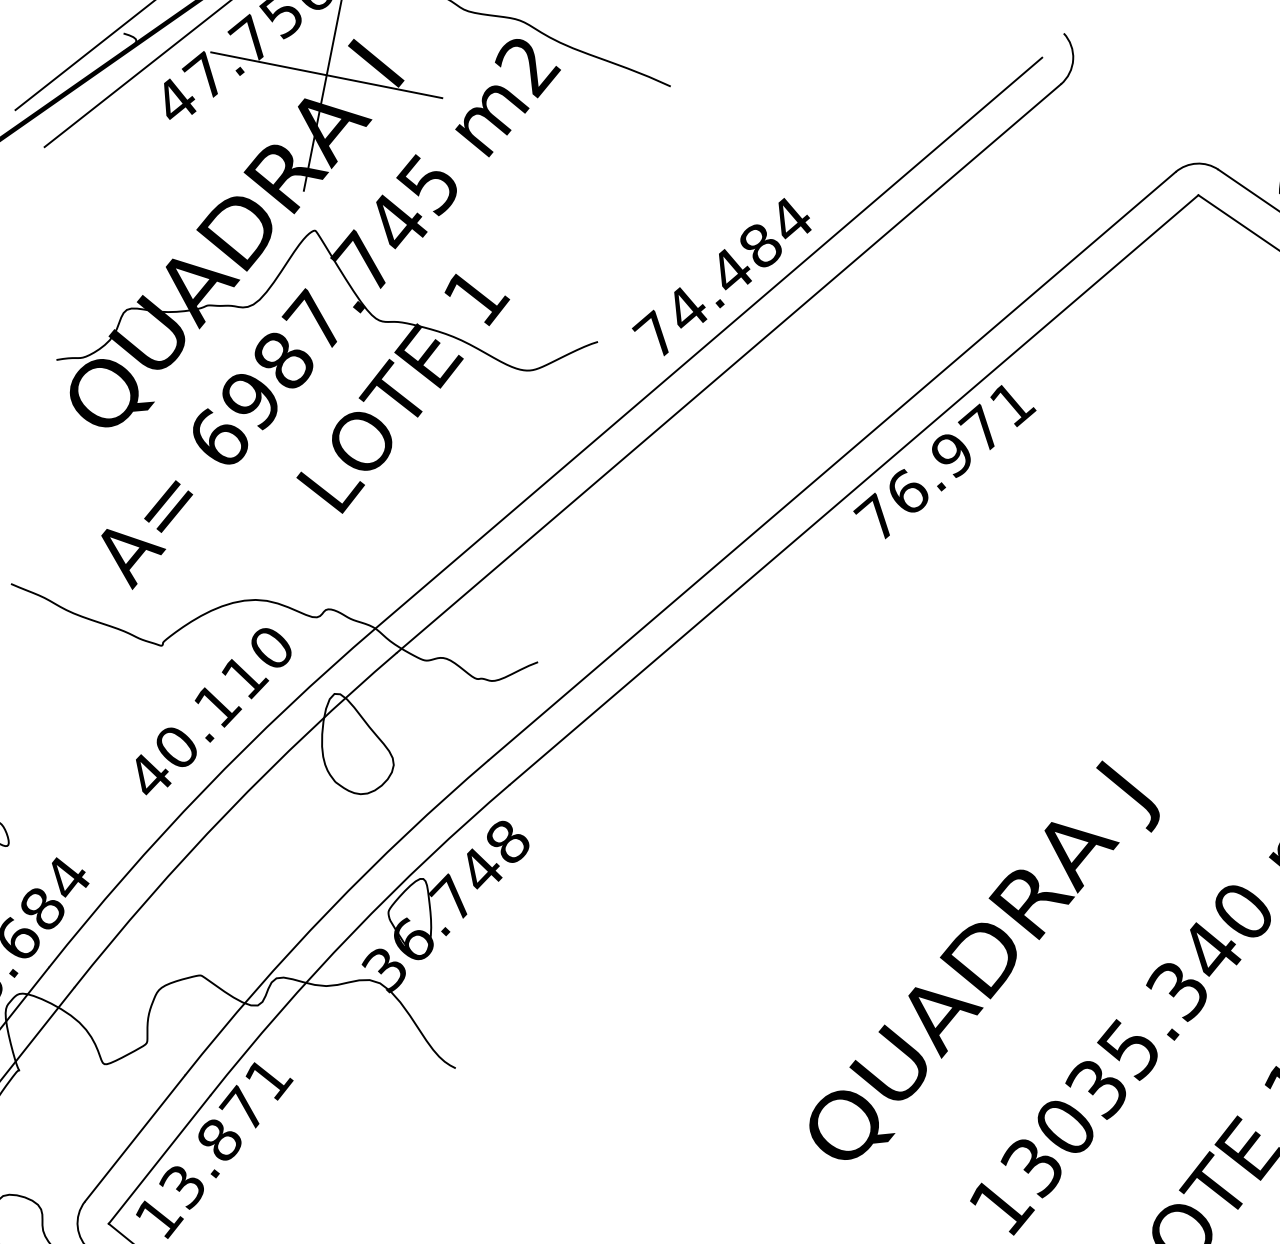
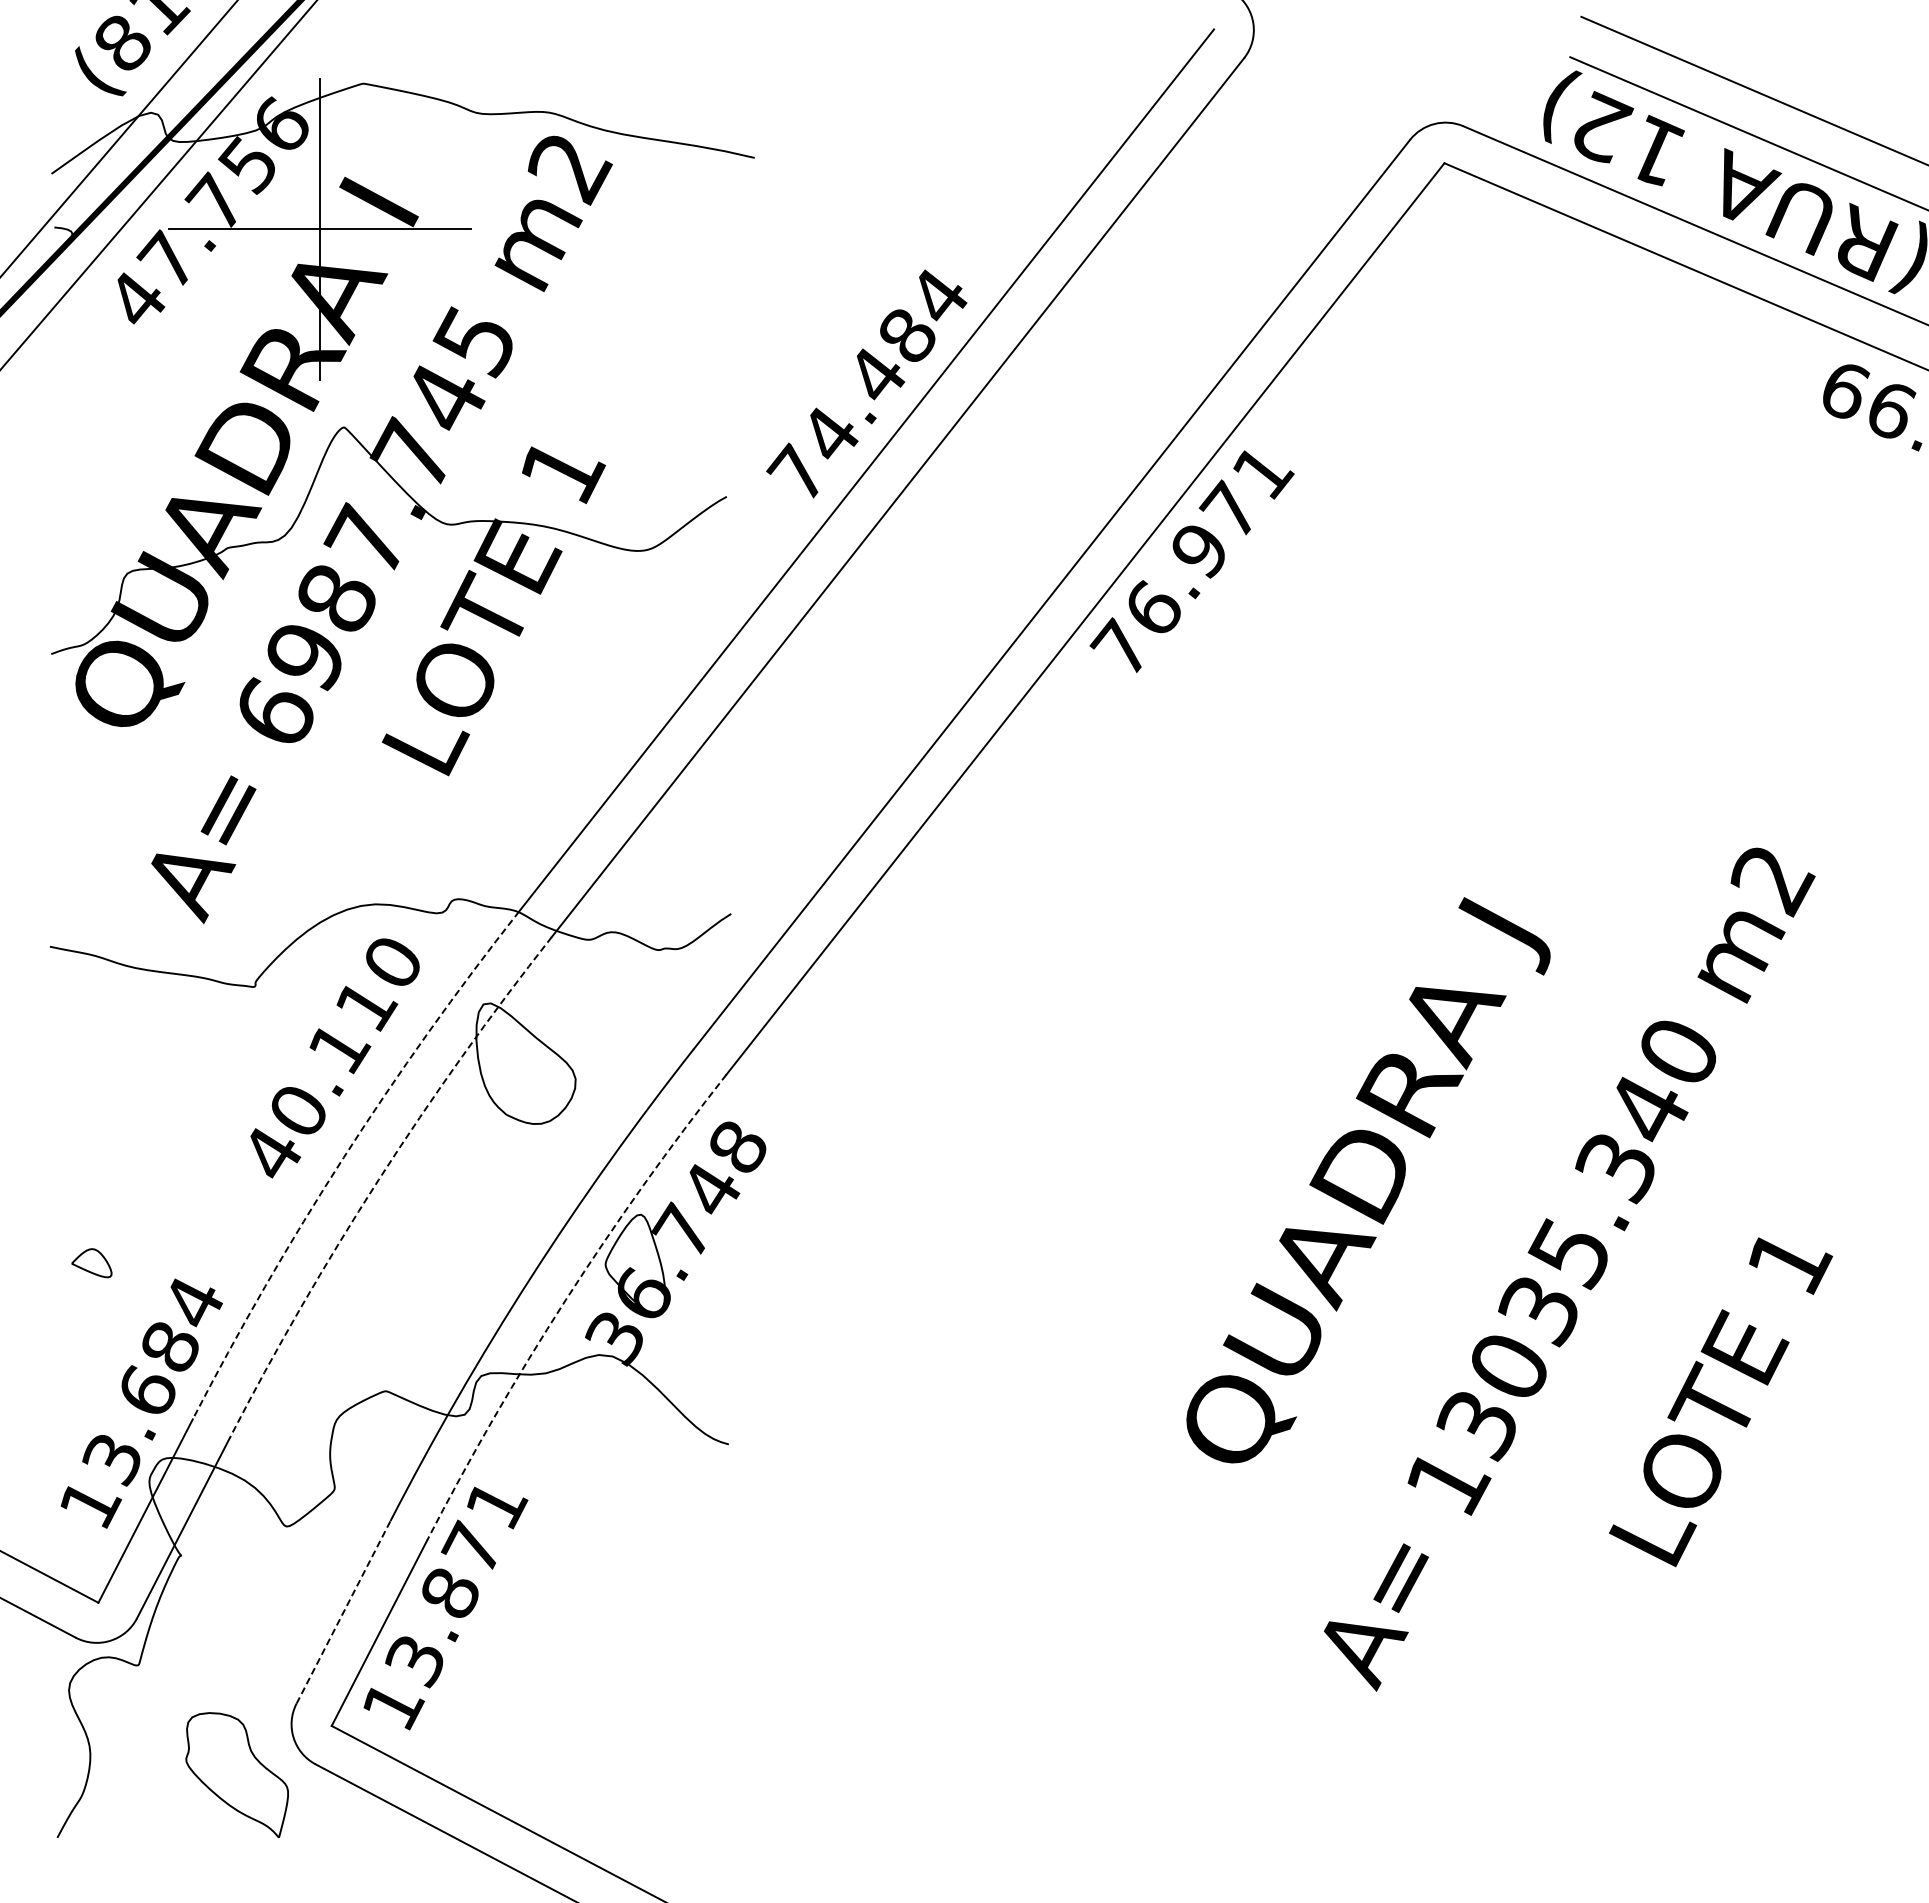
arc: (203, 790) -> (343, 1157), solid -> dashed
arc: (227, 812) -> (378, 1179), solid -> dashed
arc: (352, 933) -> (565, 1300), solid -> dashed
line: (134, 1138) -> (343, 1612), solid -> dashed

